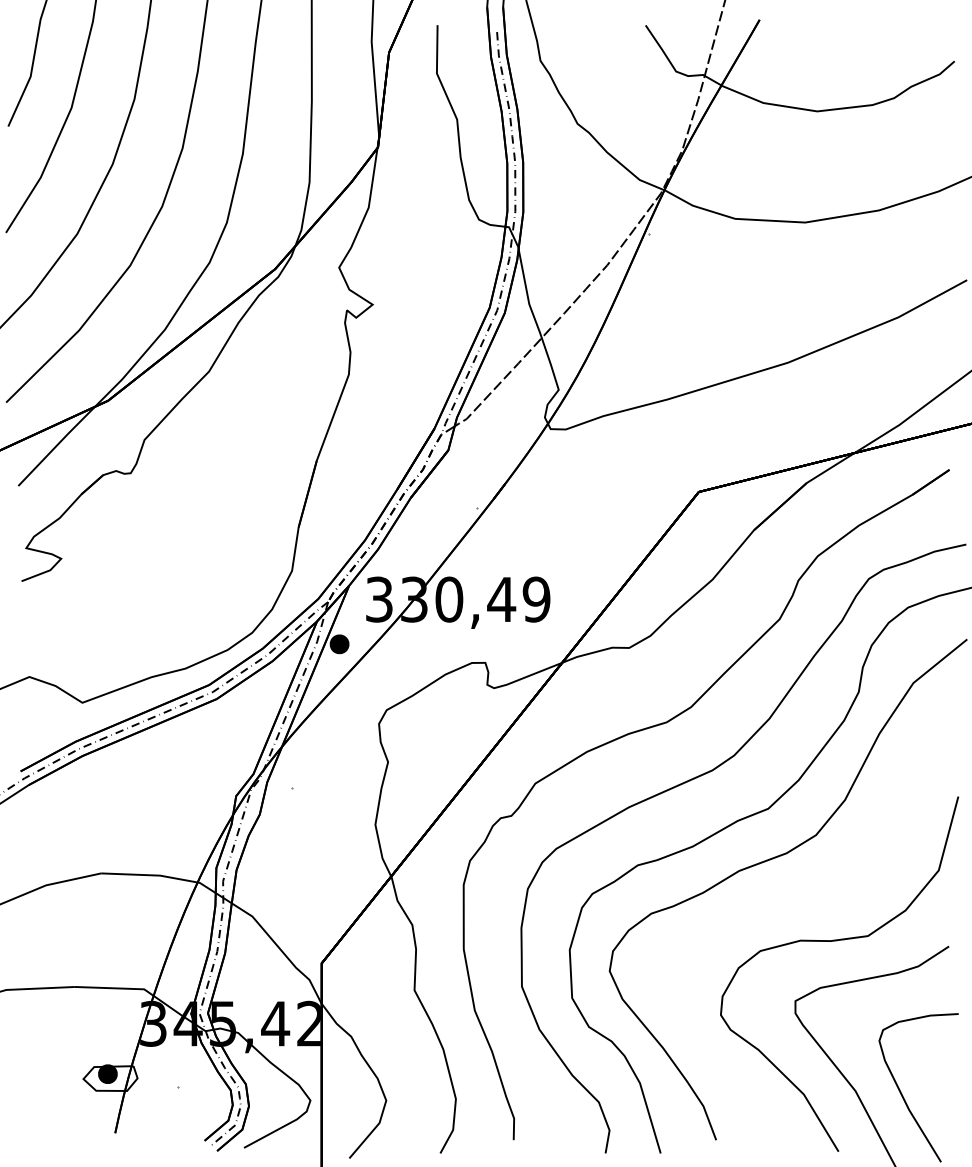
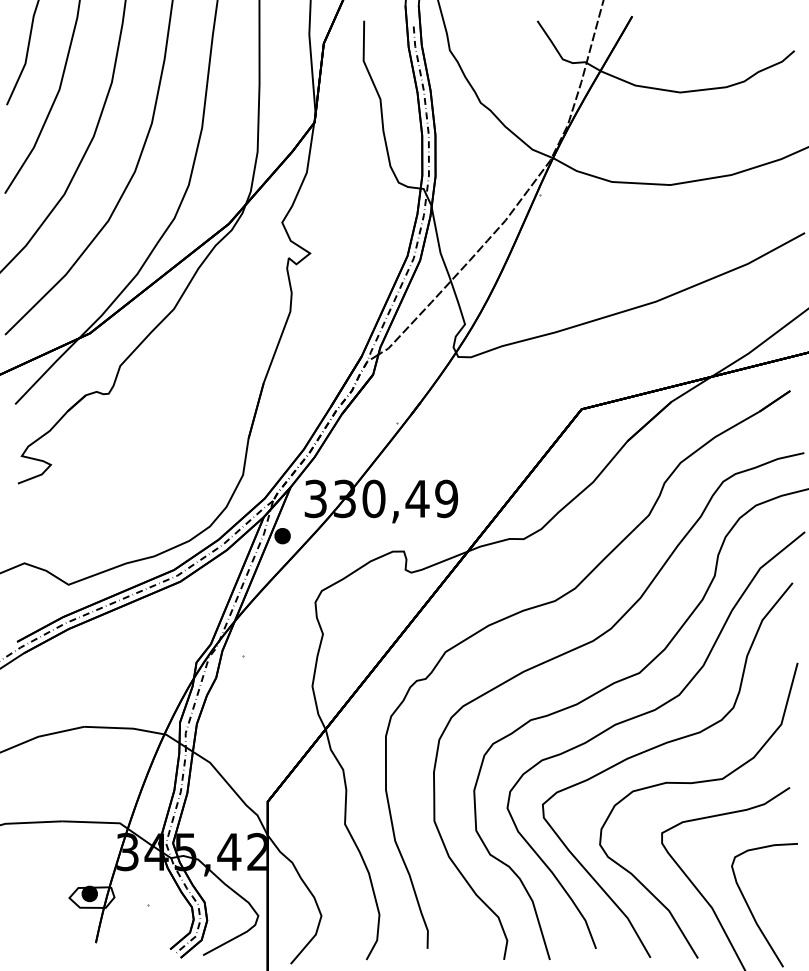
curve: (789, 898) -> (657, 747), added

